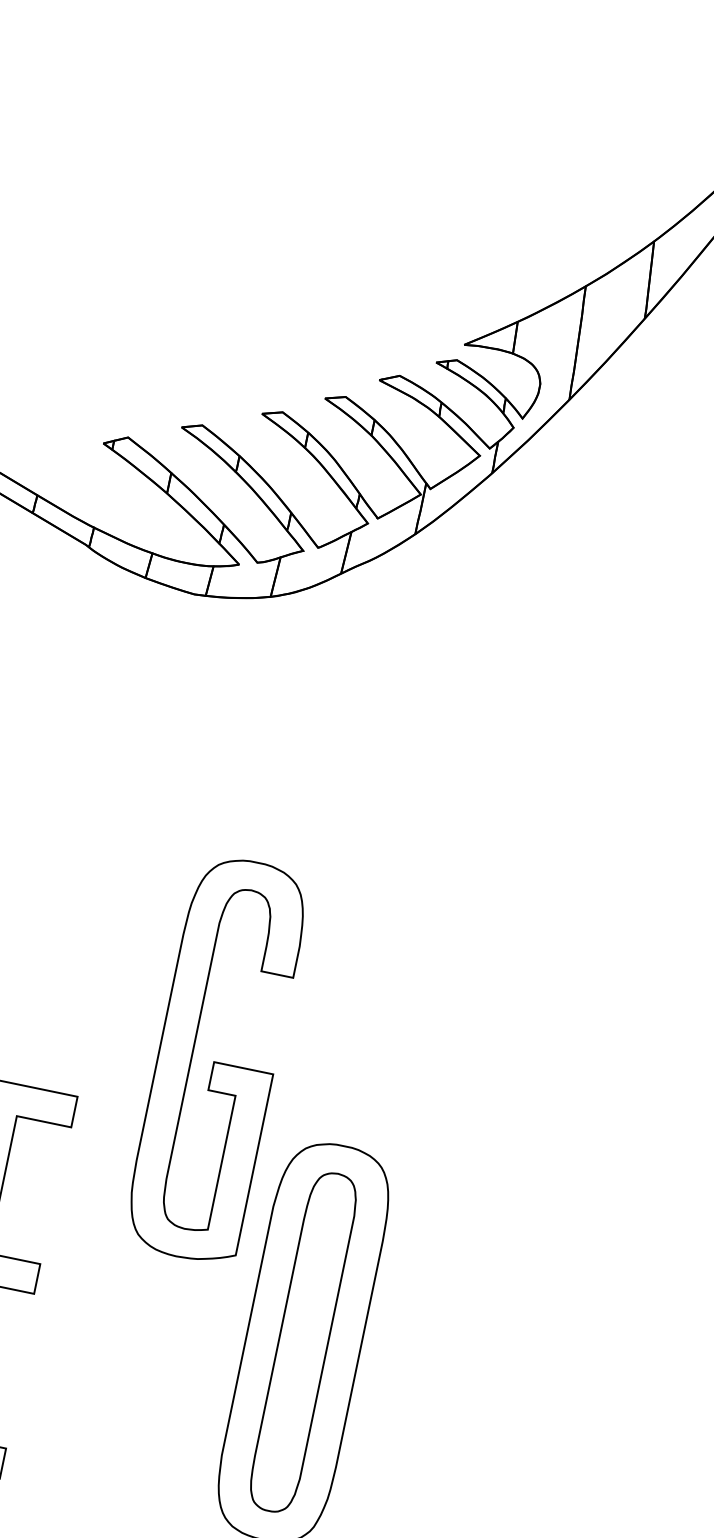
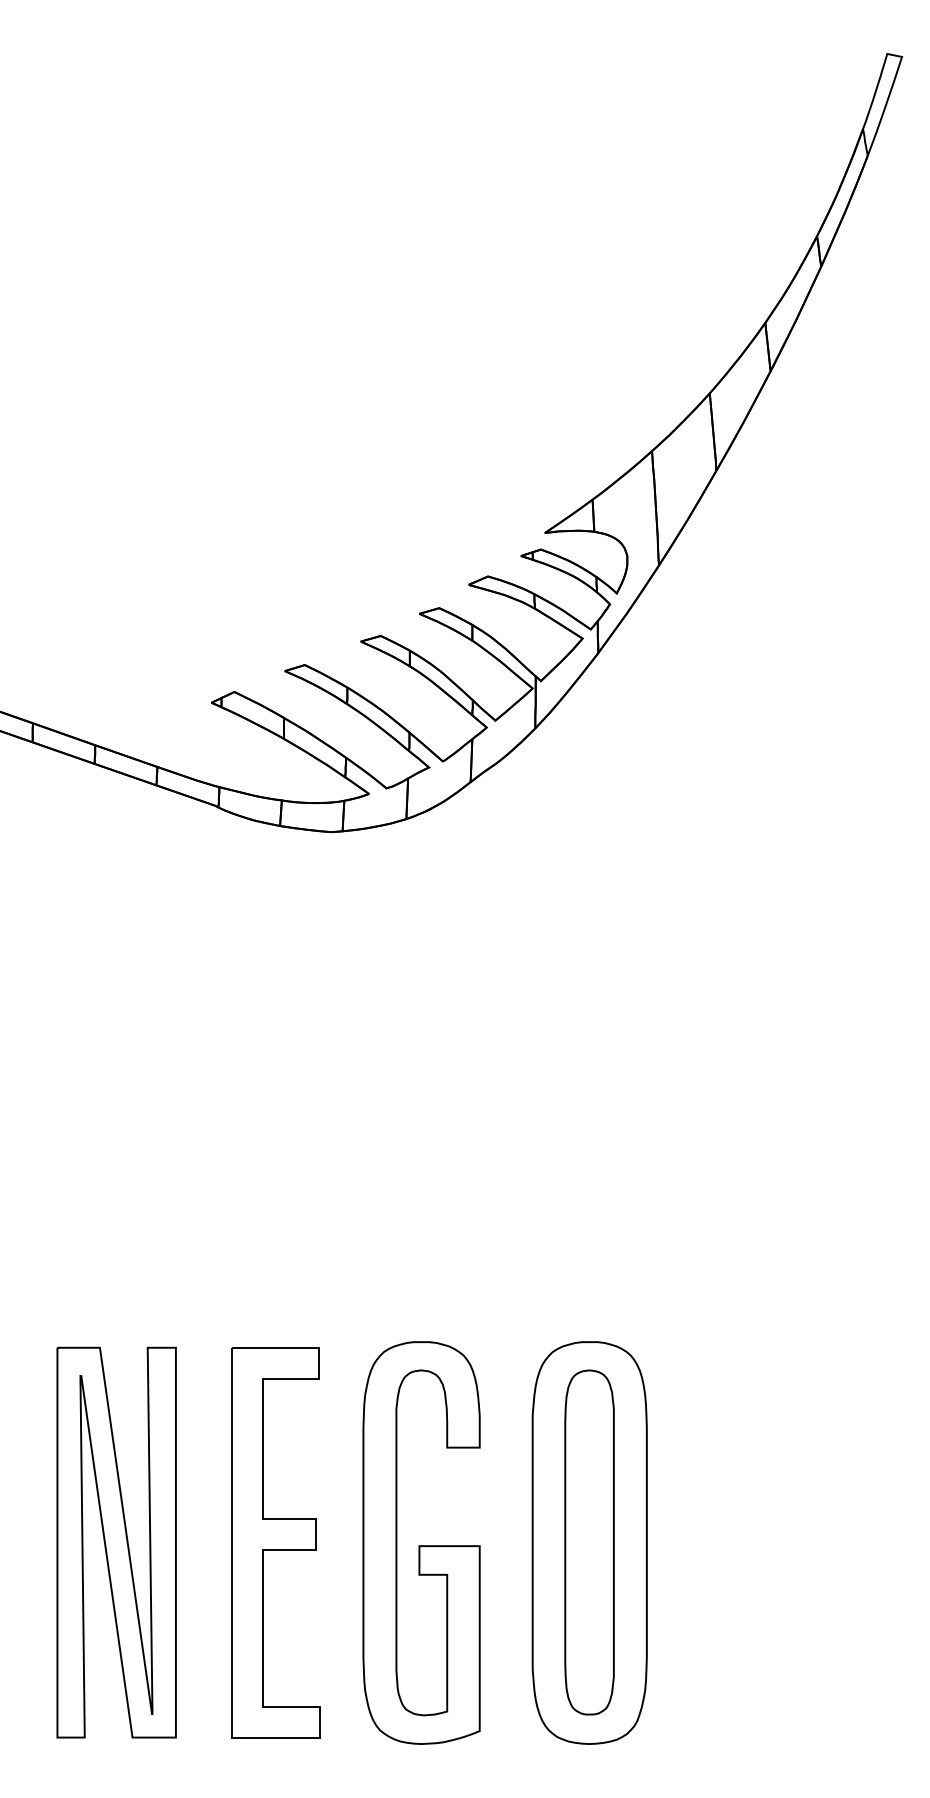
part: (216, 1058) -> (421, 1542), moved

